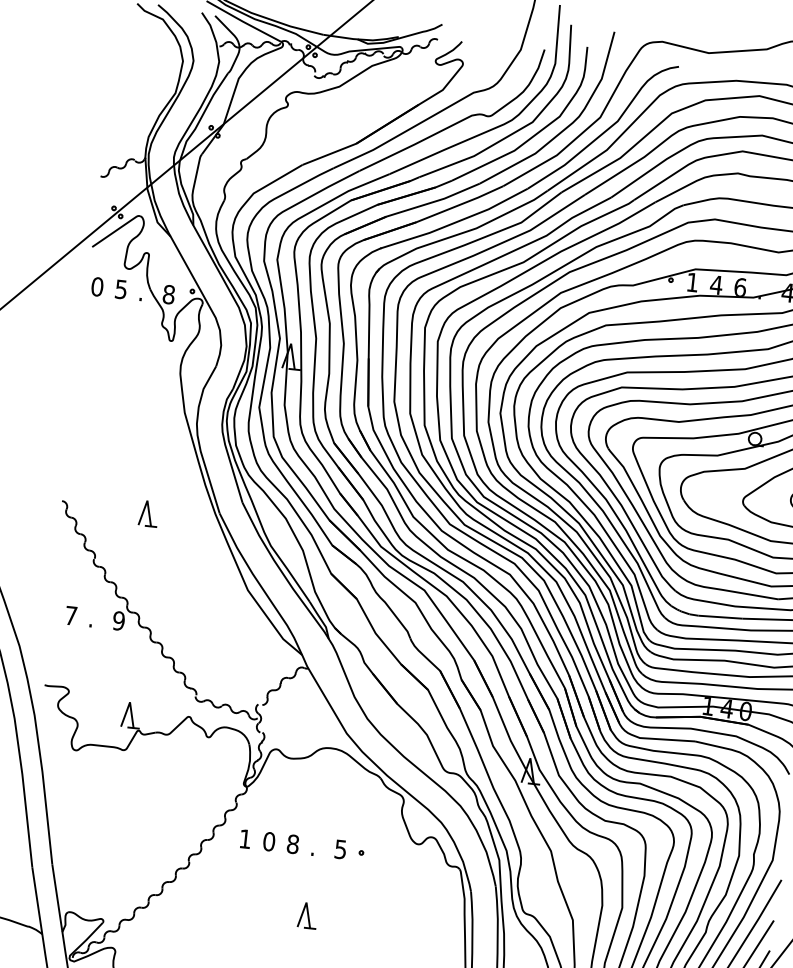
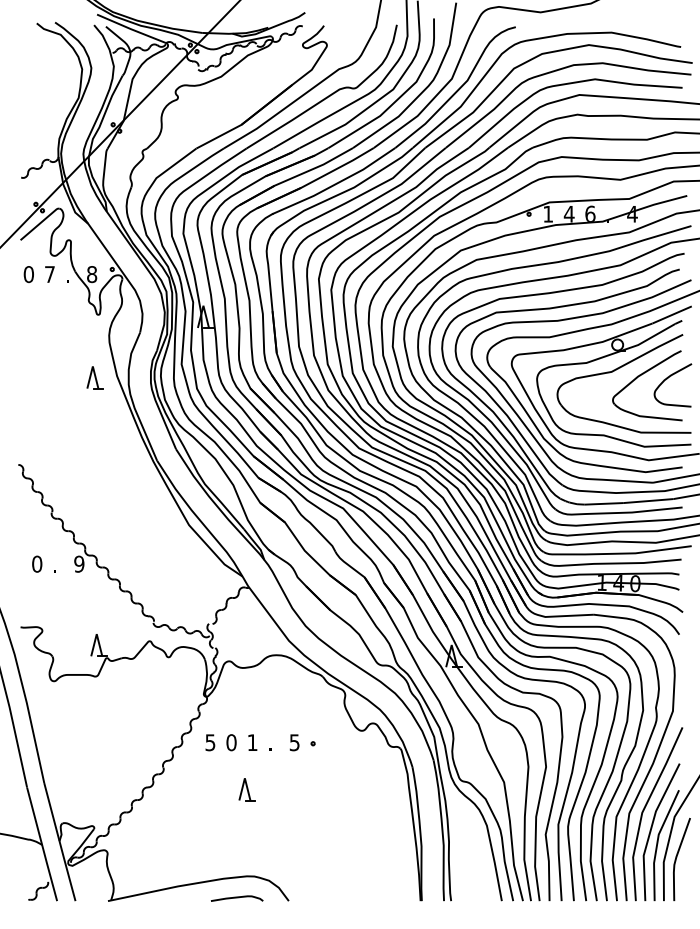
text: (120, 289) -> (49, 274), 5 -> 7
part: (147, 513) -> (94, 377), moved
text: (71, 615) -> (37, 563), 7 -> 0
text: (245, 838) -> (210, 742), 1 -> 5
text: (292, 844) -> (252, 742), 8 -> 1
part: (306, 915) -> (246, 789), moved

